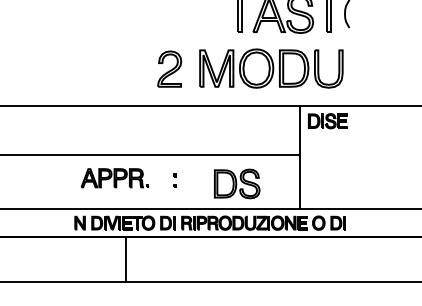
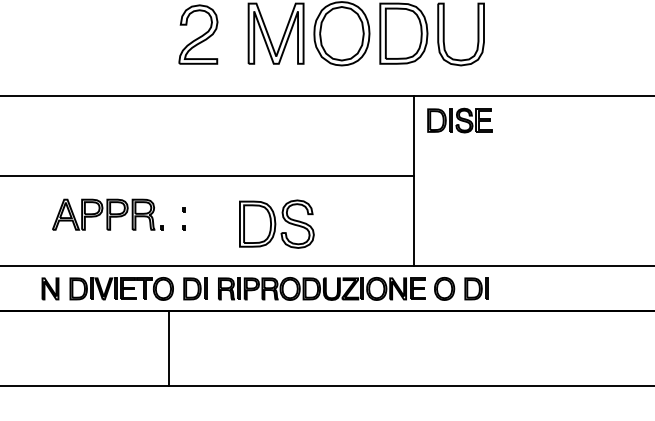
part: (174, 180) -> (183, 218), moved
part: (237, 183) -> (277, 223), moved
line: (126, 259) -> (170, 348), moved

